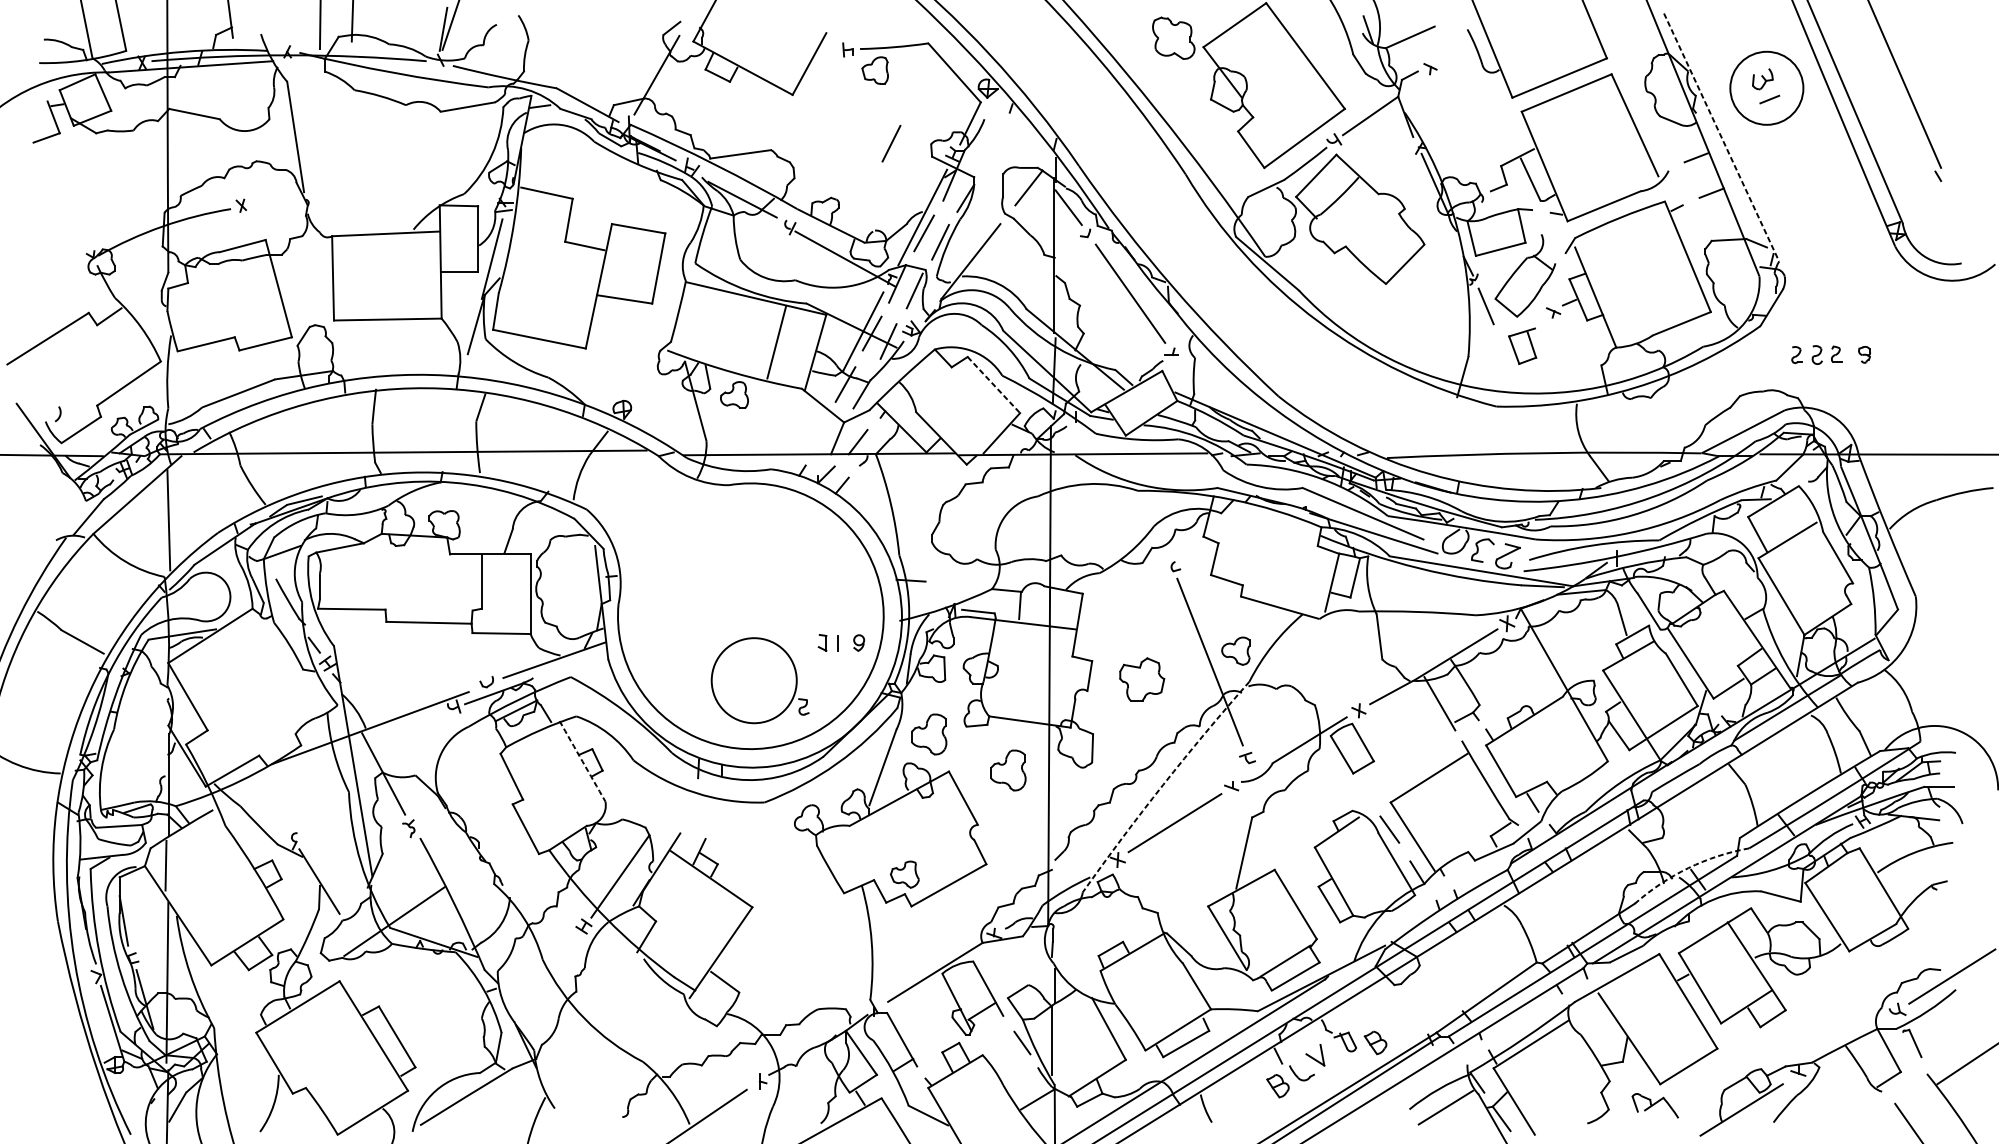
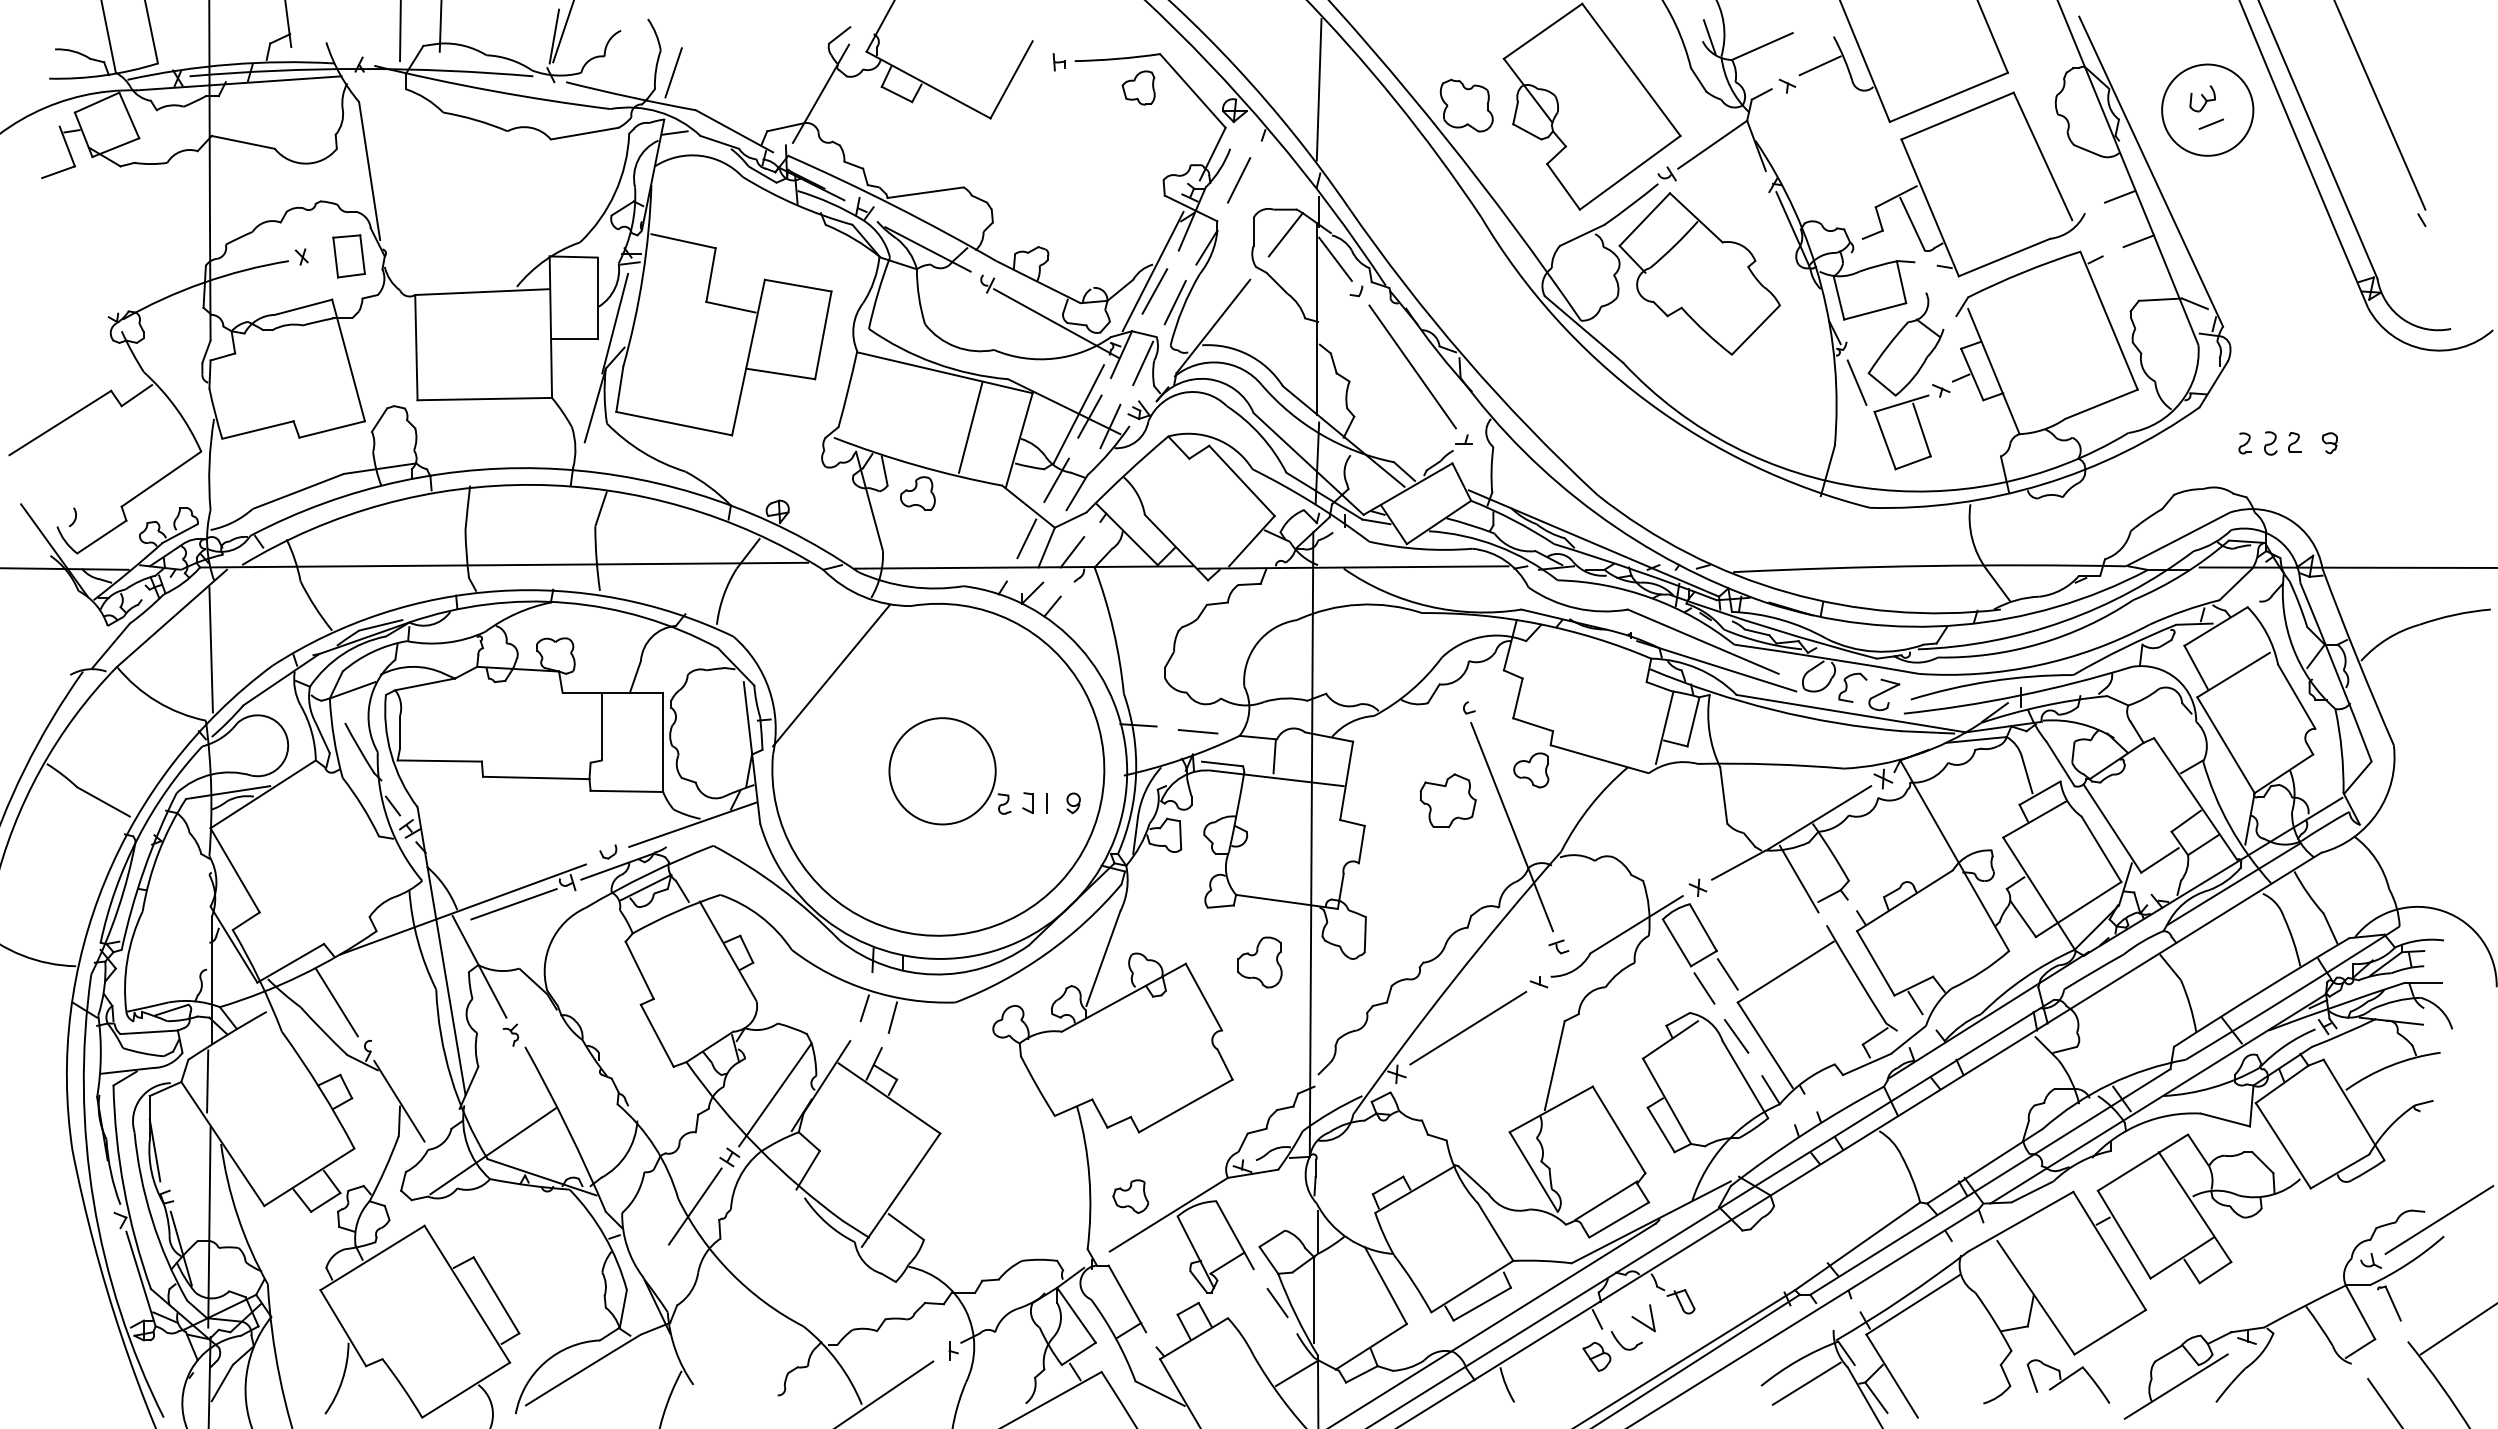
part: (1173, 38) -> (1466, 105), moved
line: (1456, 52) -> (1819, 65), added
line: (538, 58) -> (673, 72), added
part: (875, 70) -> (1138, 87), moved
line: (1055, 71) -> (1318, 89), added
line: (1721, 137) -> (2151, 171), dashed -> solid
line: (891, 143) -> (1239, 180), moved
part: (278, 205) -> (348, 256), added
part: (1522, 346) -> (1902, 432), size x1.67
line: (993, 384) -> (1241, 480), dashed -> solid
line: (821, 431) -> (1026, 538), added
line: (665, 540) -> (831, 675), added
line: (958, 585) -> (1197, 731), added
part: (1236, 651) -> (1531, 770), moved
part: (1141, 679) -> (1447, 800), moved
part: (759, 680) -> (949, 771), moved
line: (410, 724) -> (513, 904), added
part: (928, 734) -> (1160, 917), removed
arc: (582, 761) -> (727, 951), dashed -> solid
line: (1382, 780) -> (1727, 974), added
arc: (1163, 784) -> (1453, 980), dashed -> solid
line: (1364, 791) -> (1704, 988), added
line: (269, 802) -> (336, 1002), added
line: (691, 807) -> (864, 1008), added
line: (714, 814) -> (892, 1017), added
arc: (1688, 868) -> (2109, 1084), dashed -> solid
part: (904, 874) -> (1130, 1196), moved
line: (555, 965) -> (694, 1206), added
part: (1375, 1042) -> (1718, 1302), removed
part: (1655, 1105) -> (2068, 1381), size x1.43

